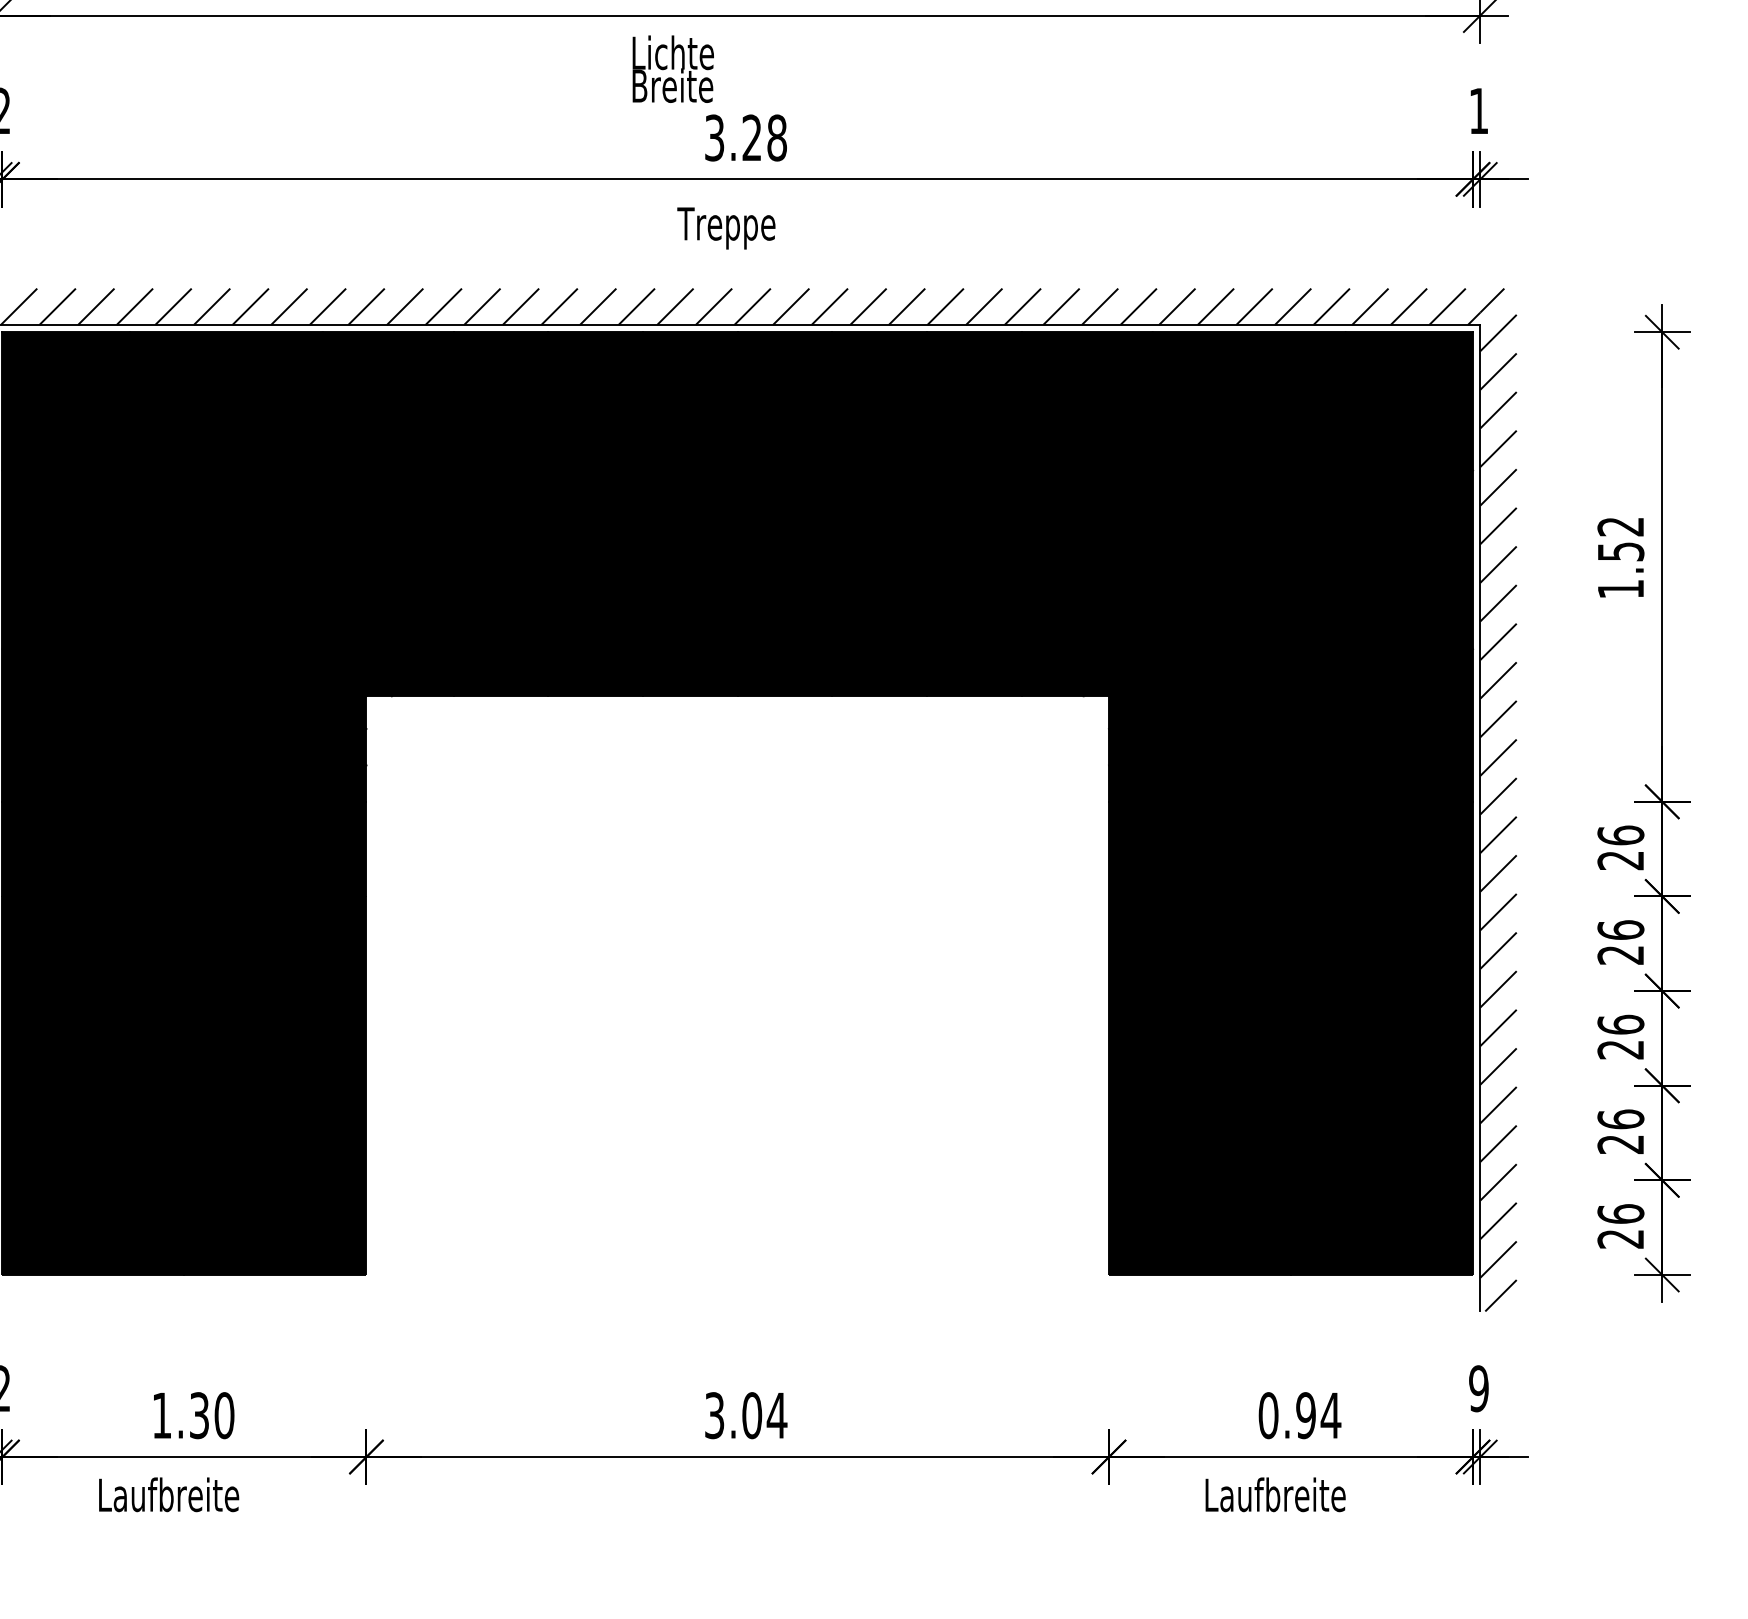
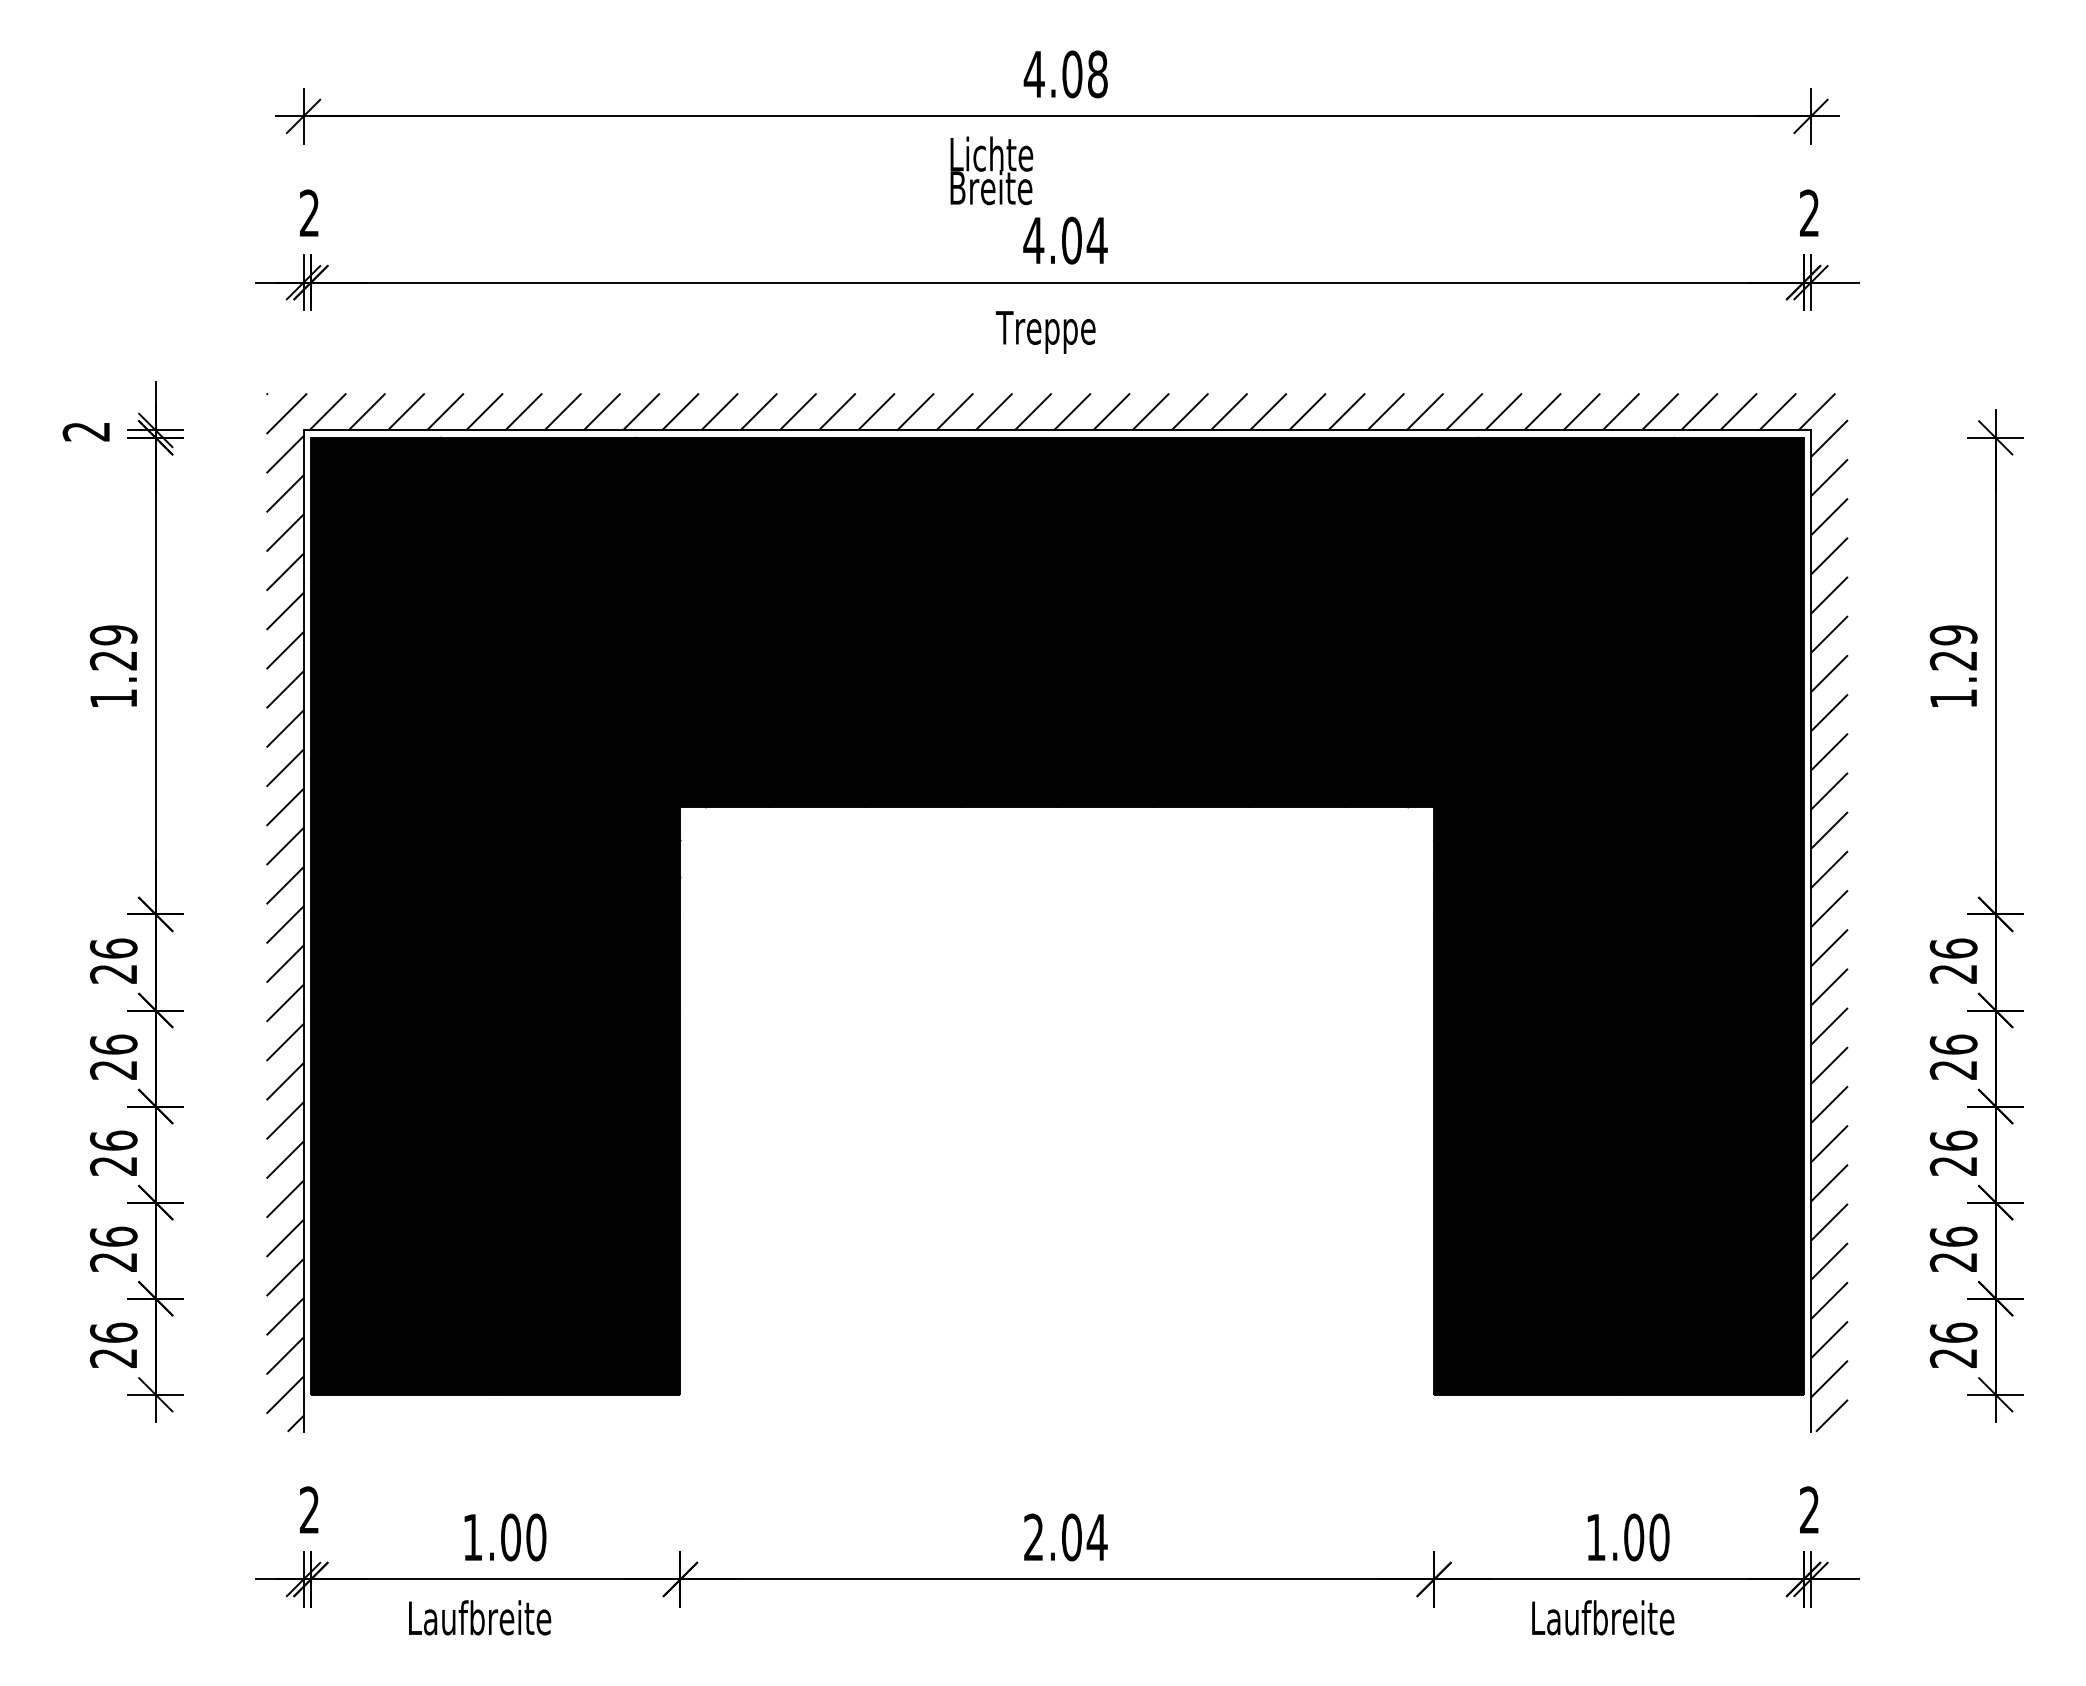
text: (1478, 110) -> (1809, 212), 1 -> 2
text: (745, 137) -> (1065, 240), 3.28 -> 4.04
text: (1620, 538) -> (1953, 647), 1.52 -> 1.29
text: (1478, 1389) -> (1809, 1510), 9 -> 2
text: (199, 1415) -> (510, 1537), 1.30 -> 1.00
text: (714, 1415) -> (1033, 1537), 3.04 -> 2.04
text: (1299, 1415) -> (1627, 1537), 0.94 -> 1.00

